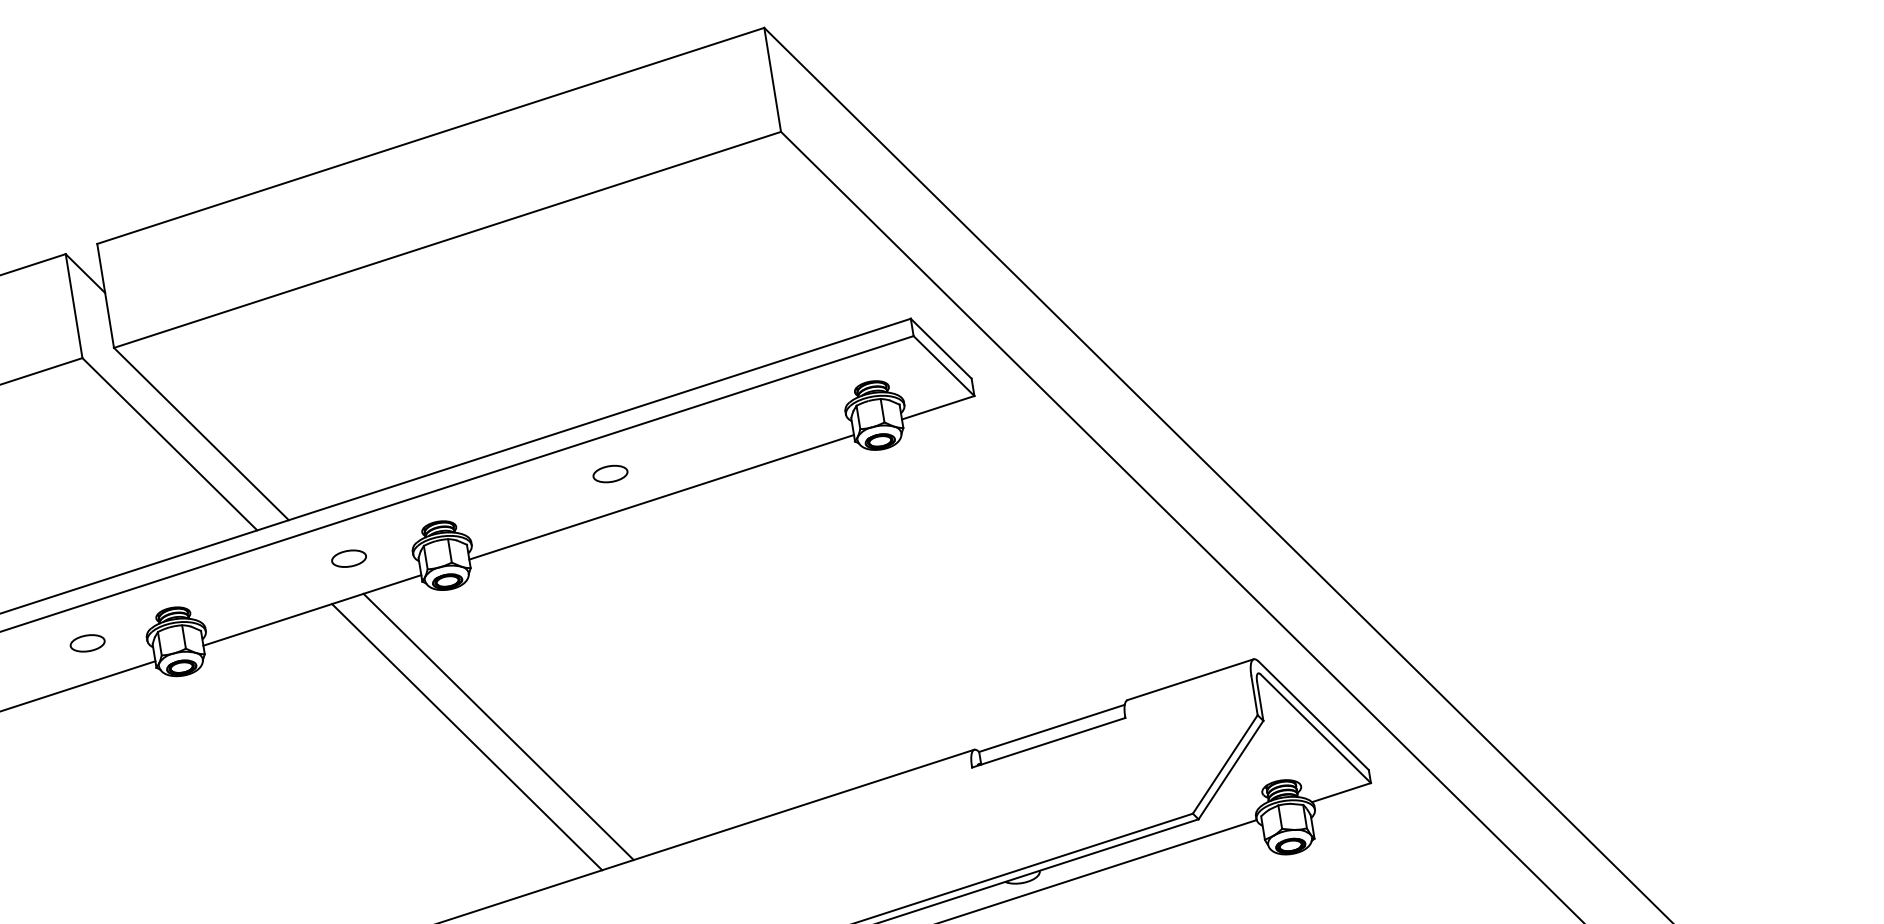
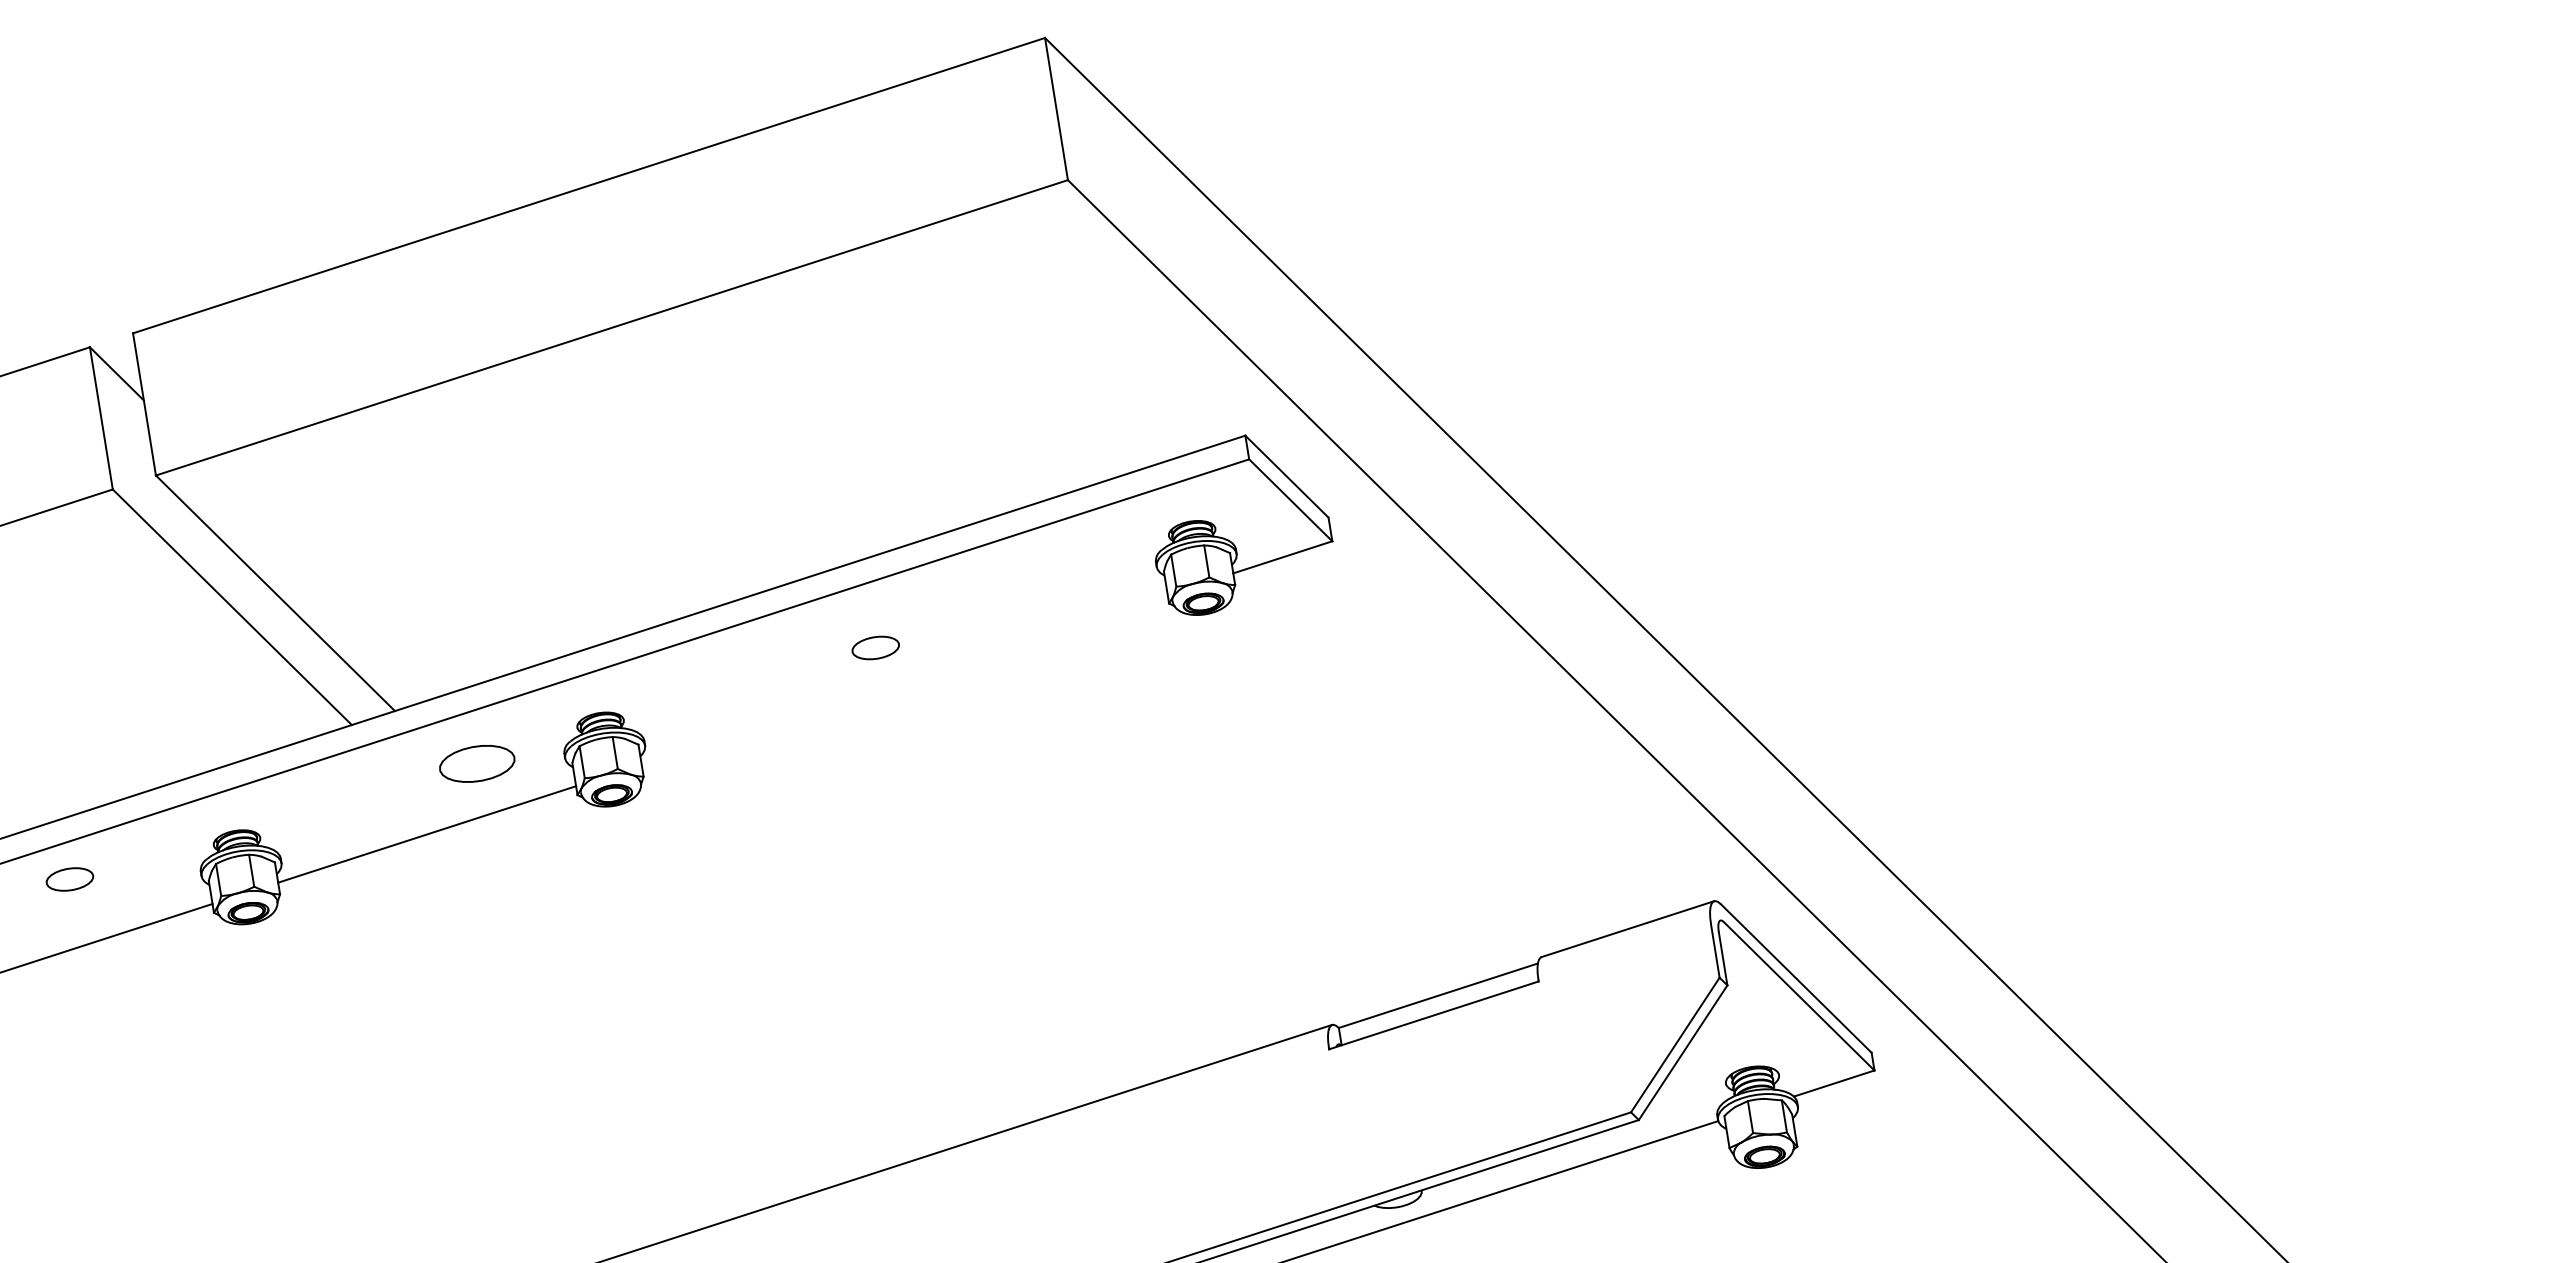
part: (610, 473) -> (875, 647), moved
line: (661, 497) -> (904, 679), removed
part: (349, 558) -> (477, 763), size x1.6
part: (87, 643) -> (69, 879), moved
line: (498, 726) -> (681, 993), removed
line: (466, 737) -> (638, 1007), removed

